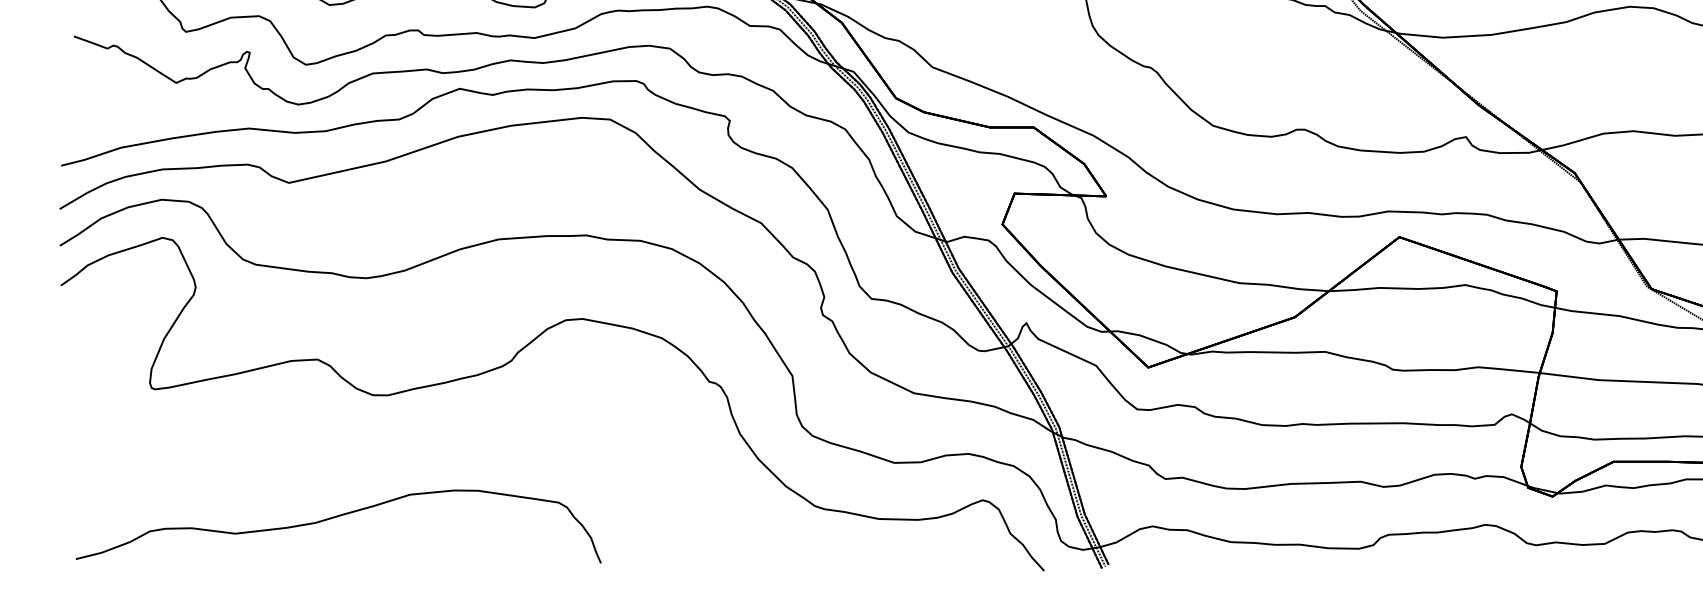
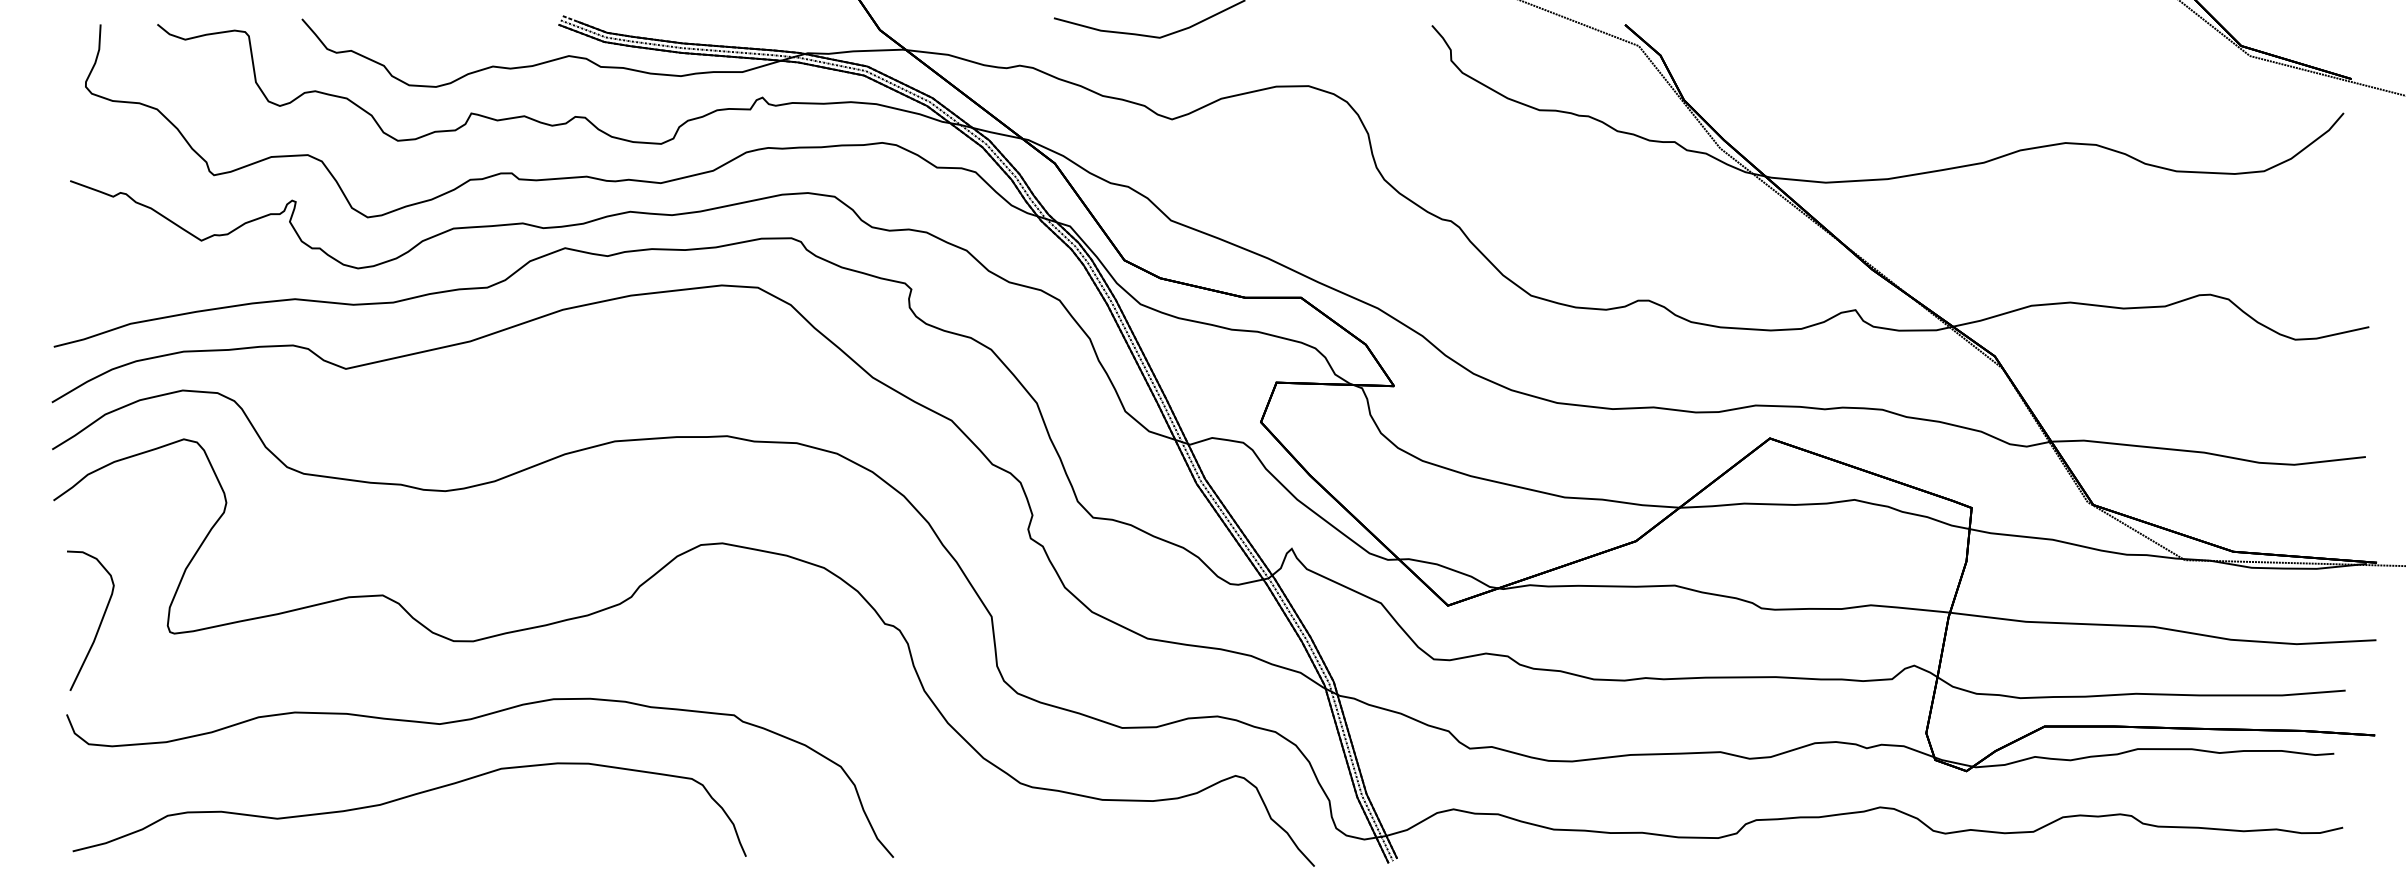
part: (396, 452) -> (483, 714), added

